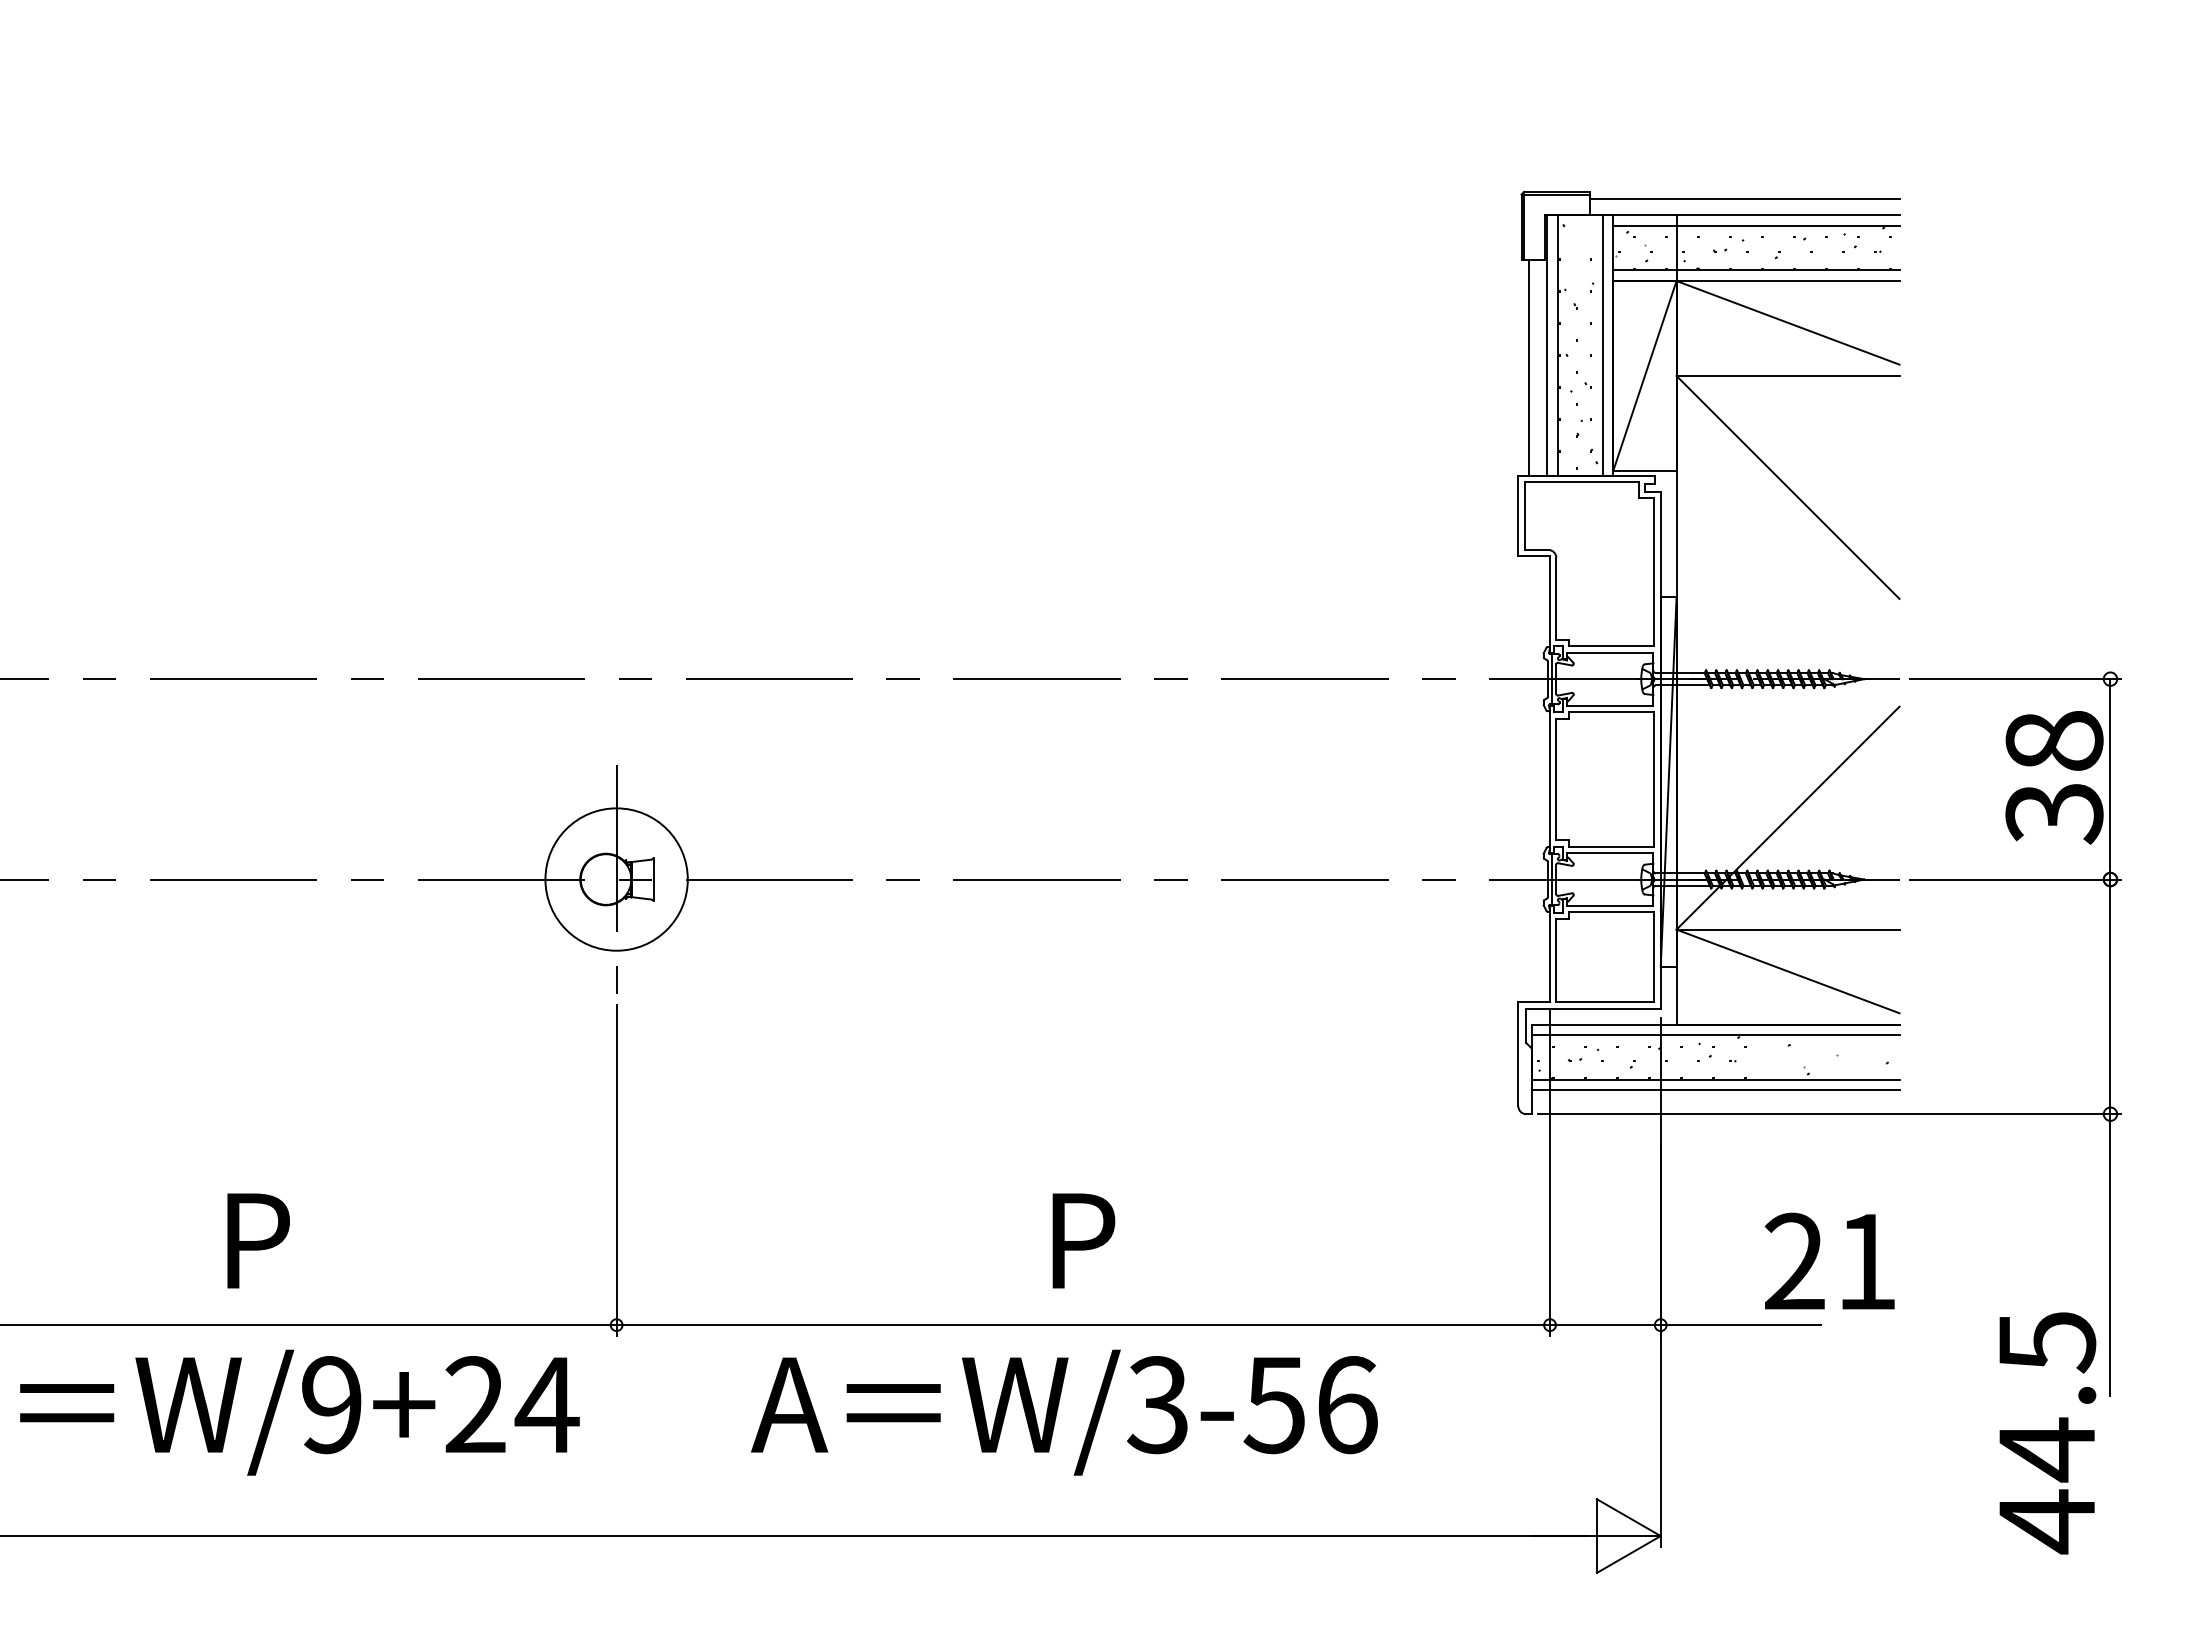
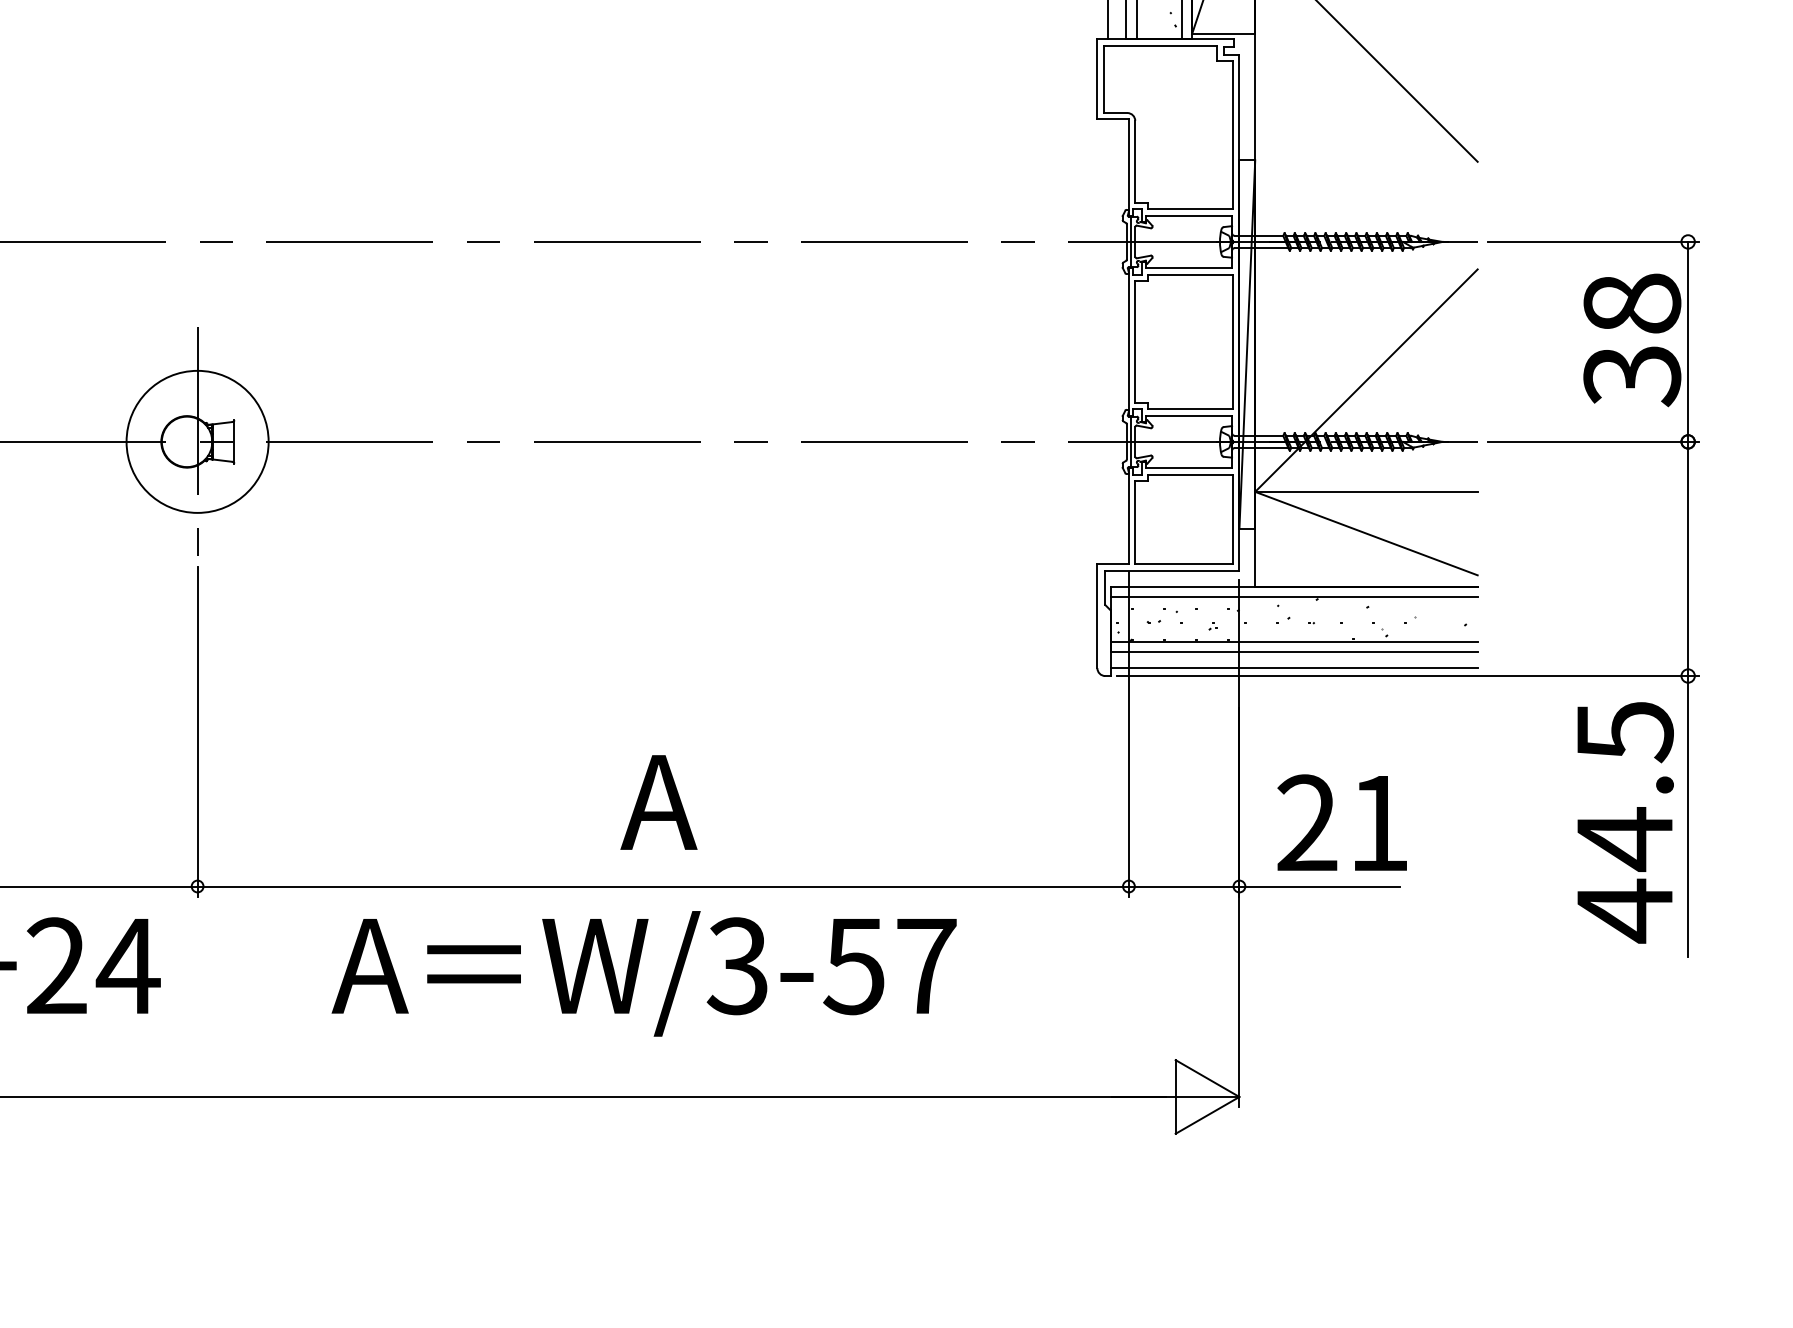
line: (1715, 1106) -> (1294, 668), added
text: (1078, 1240) -> (658, 802), P -> A
text: (1829, 1260) -> (1341, 822), moved
text: (1347, 1405) -> (926, 966), W/3-56 -> W/3-57
text: (2047, 1433) -> (1625, 822), moved

